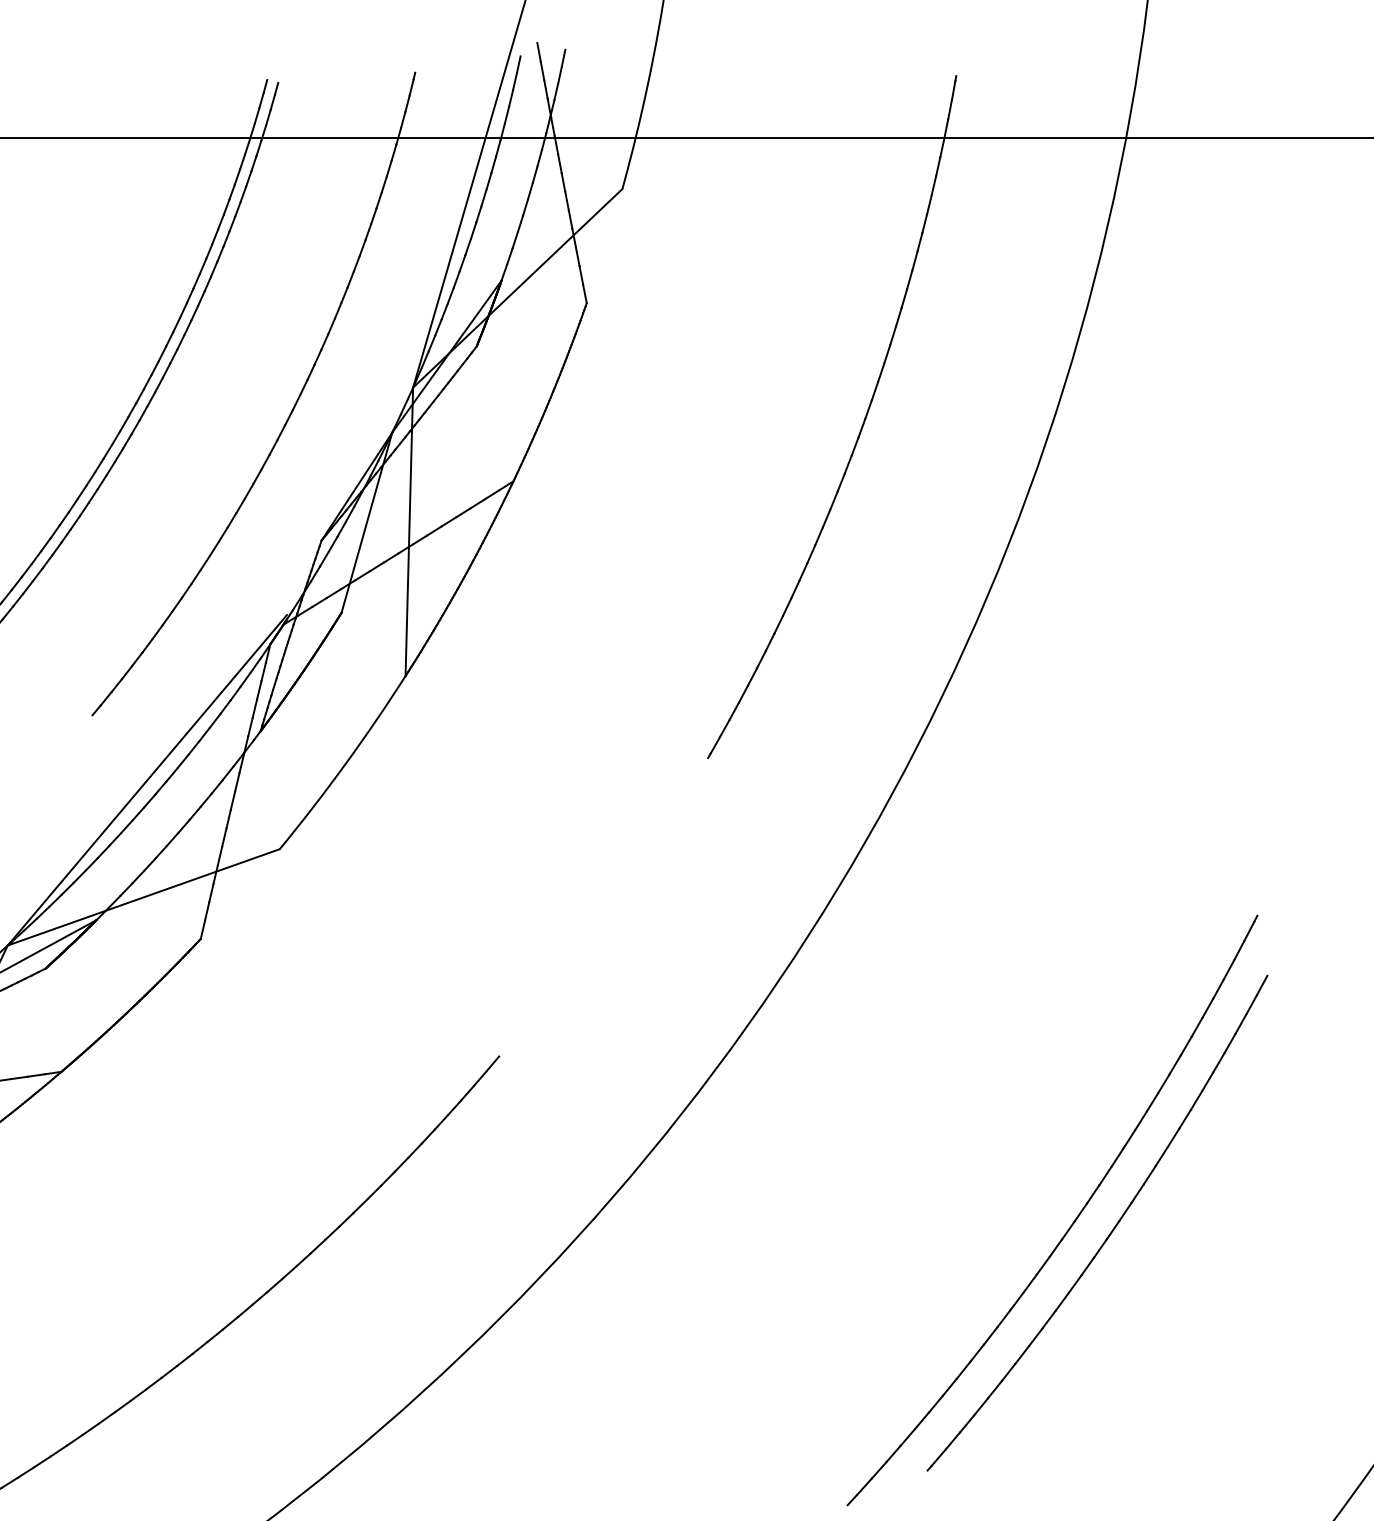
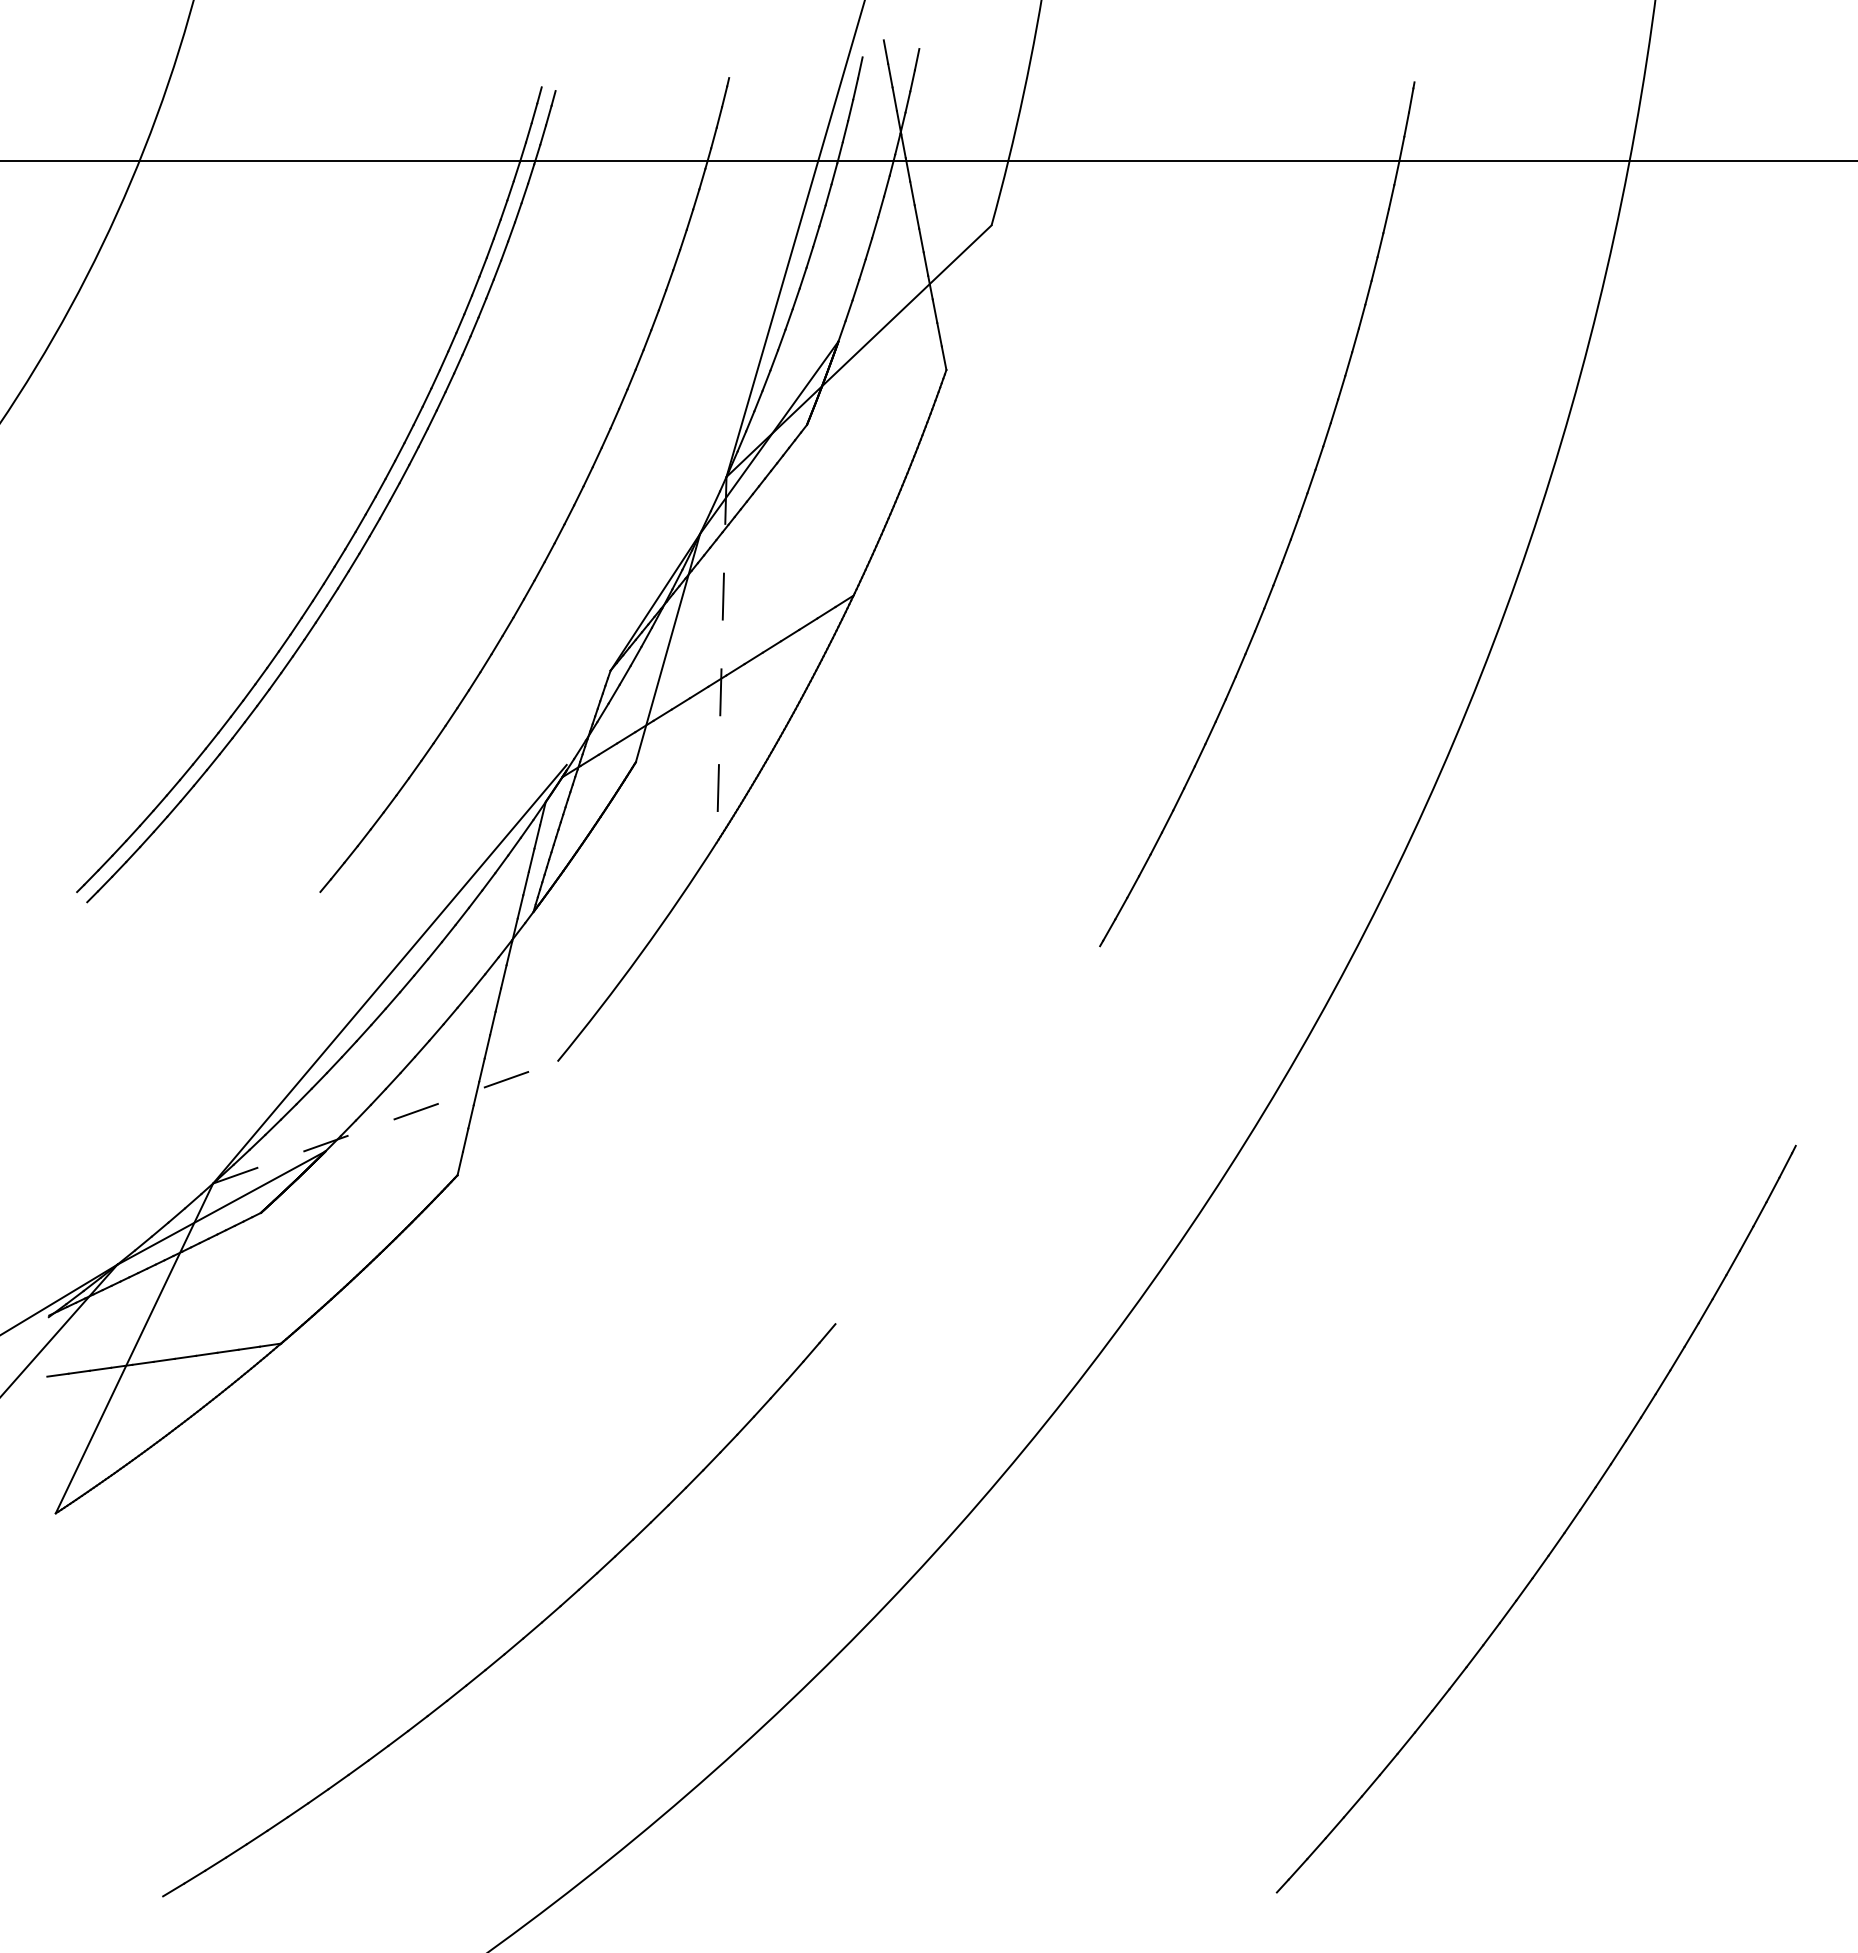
line: (409, 531) -> (721, 659), solid -> dashed
line: (143, 897) -> (385, 1122), solid -> dashed
part: (1111, 1230) -> (1611, 1544), removed

